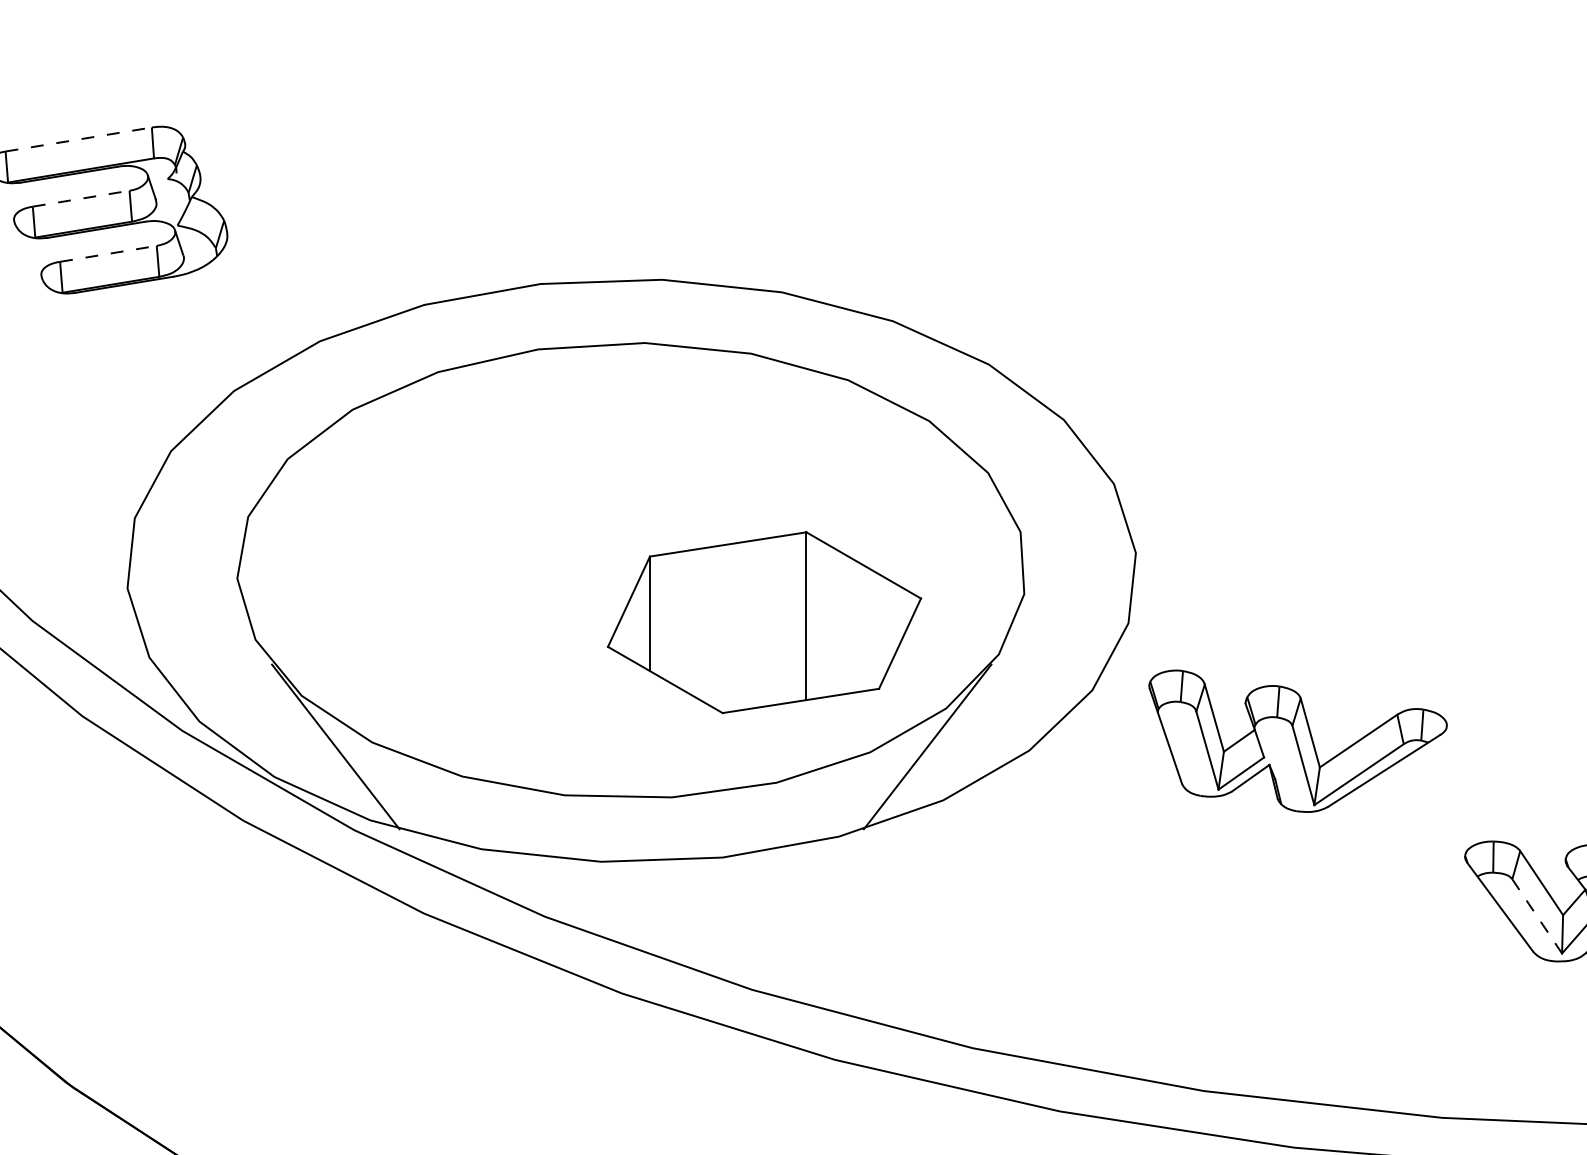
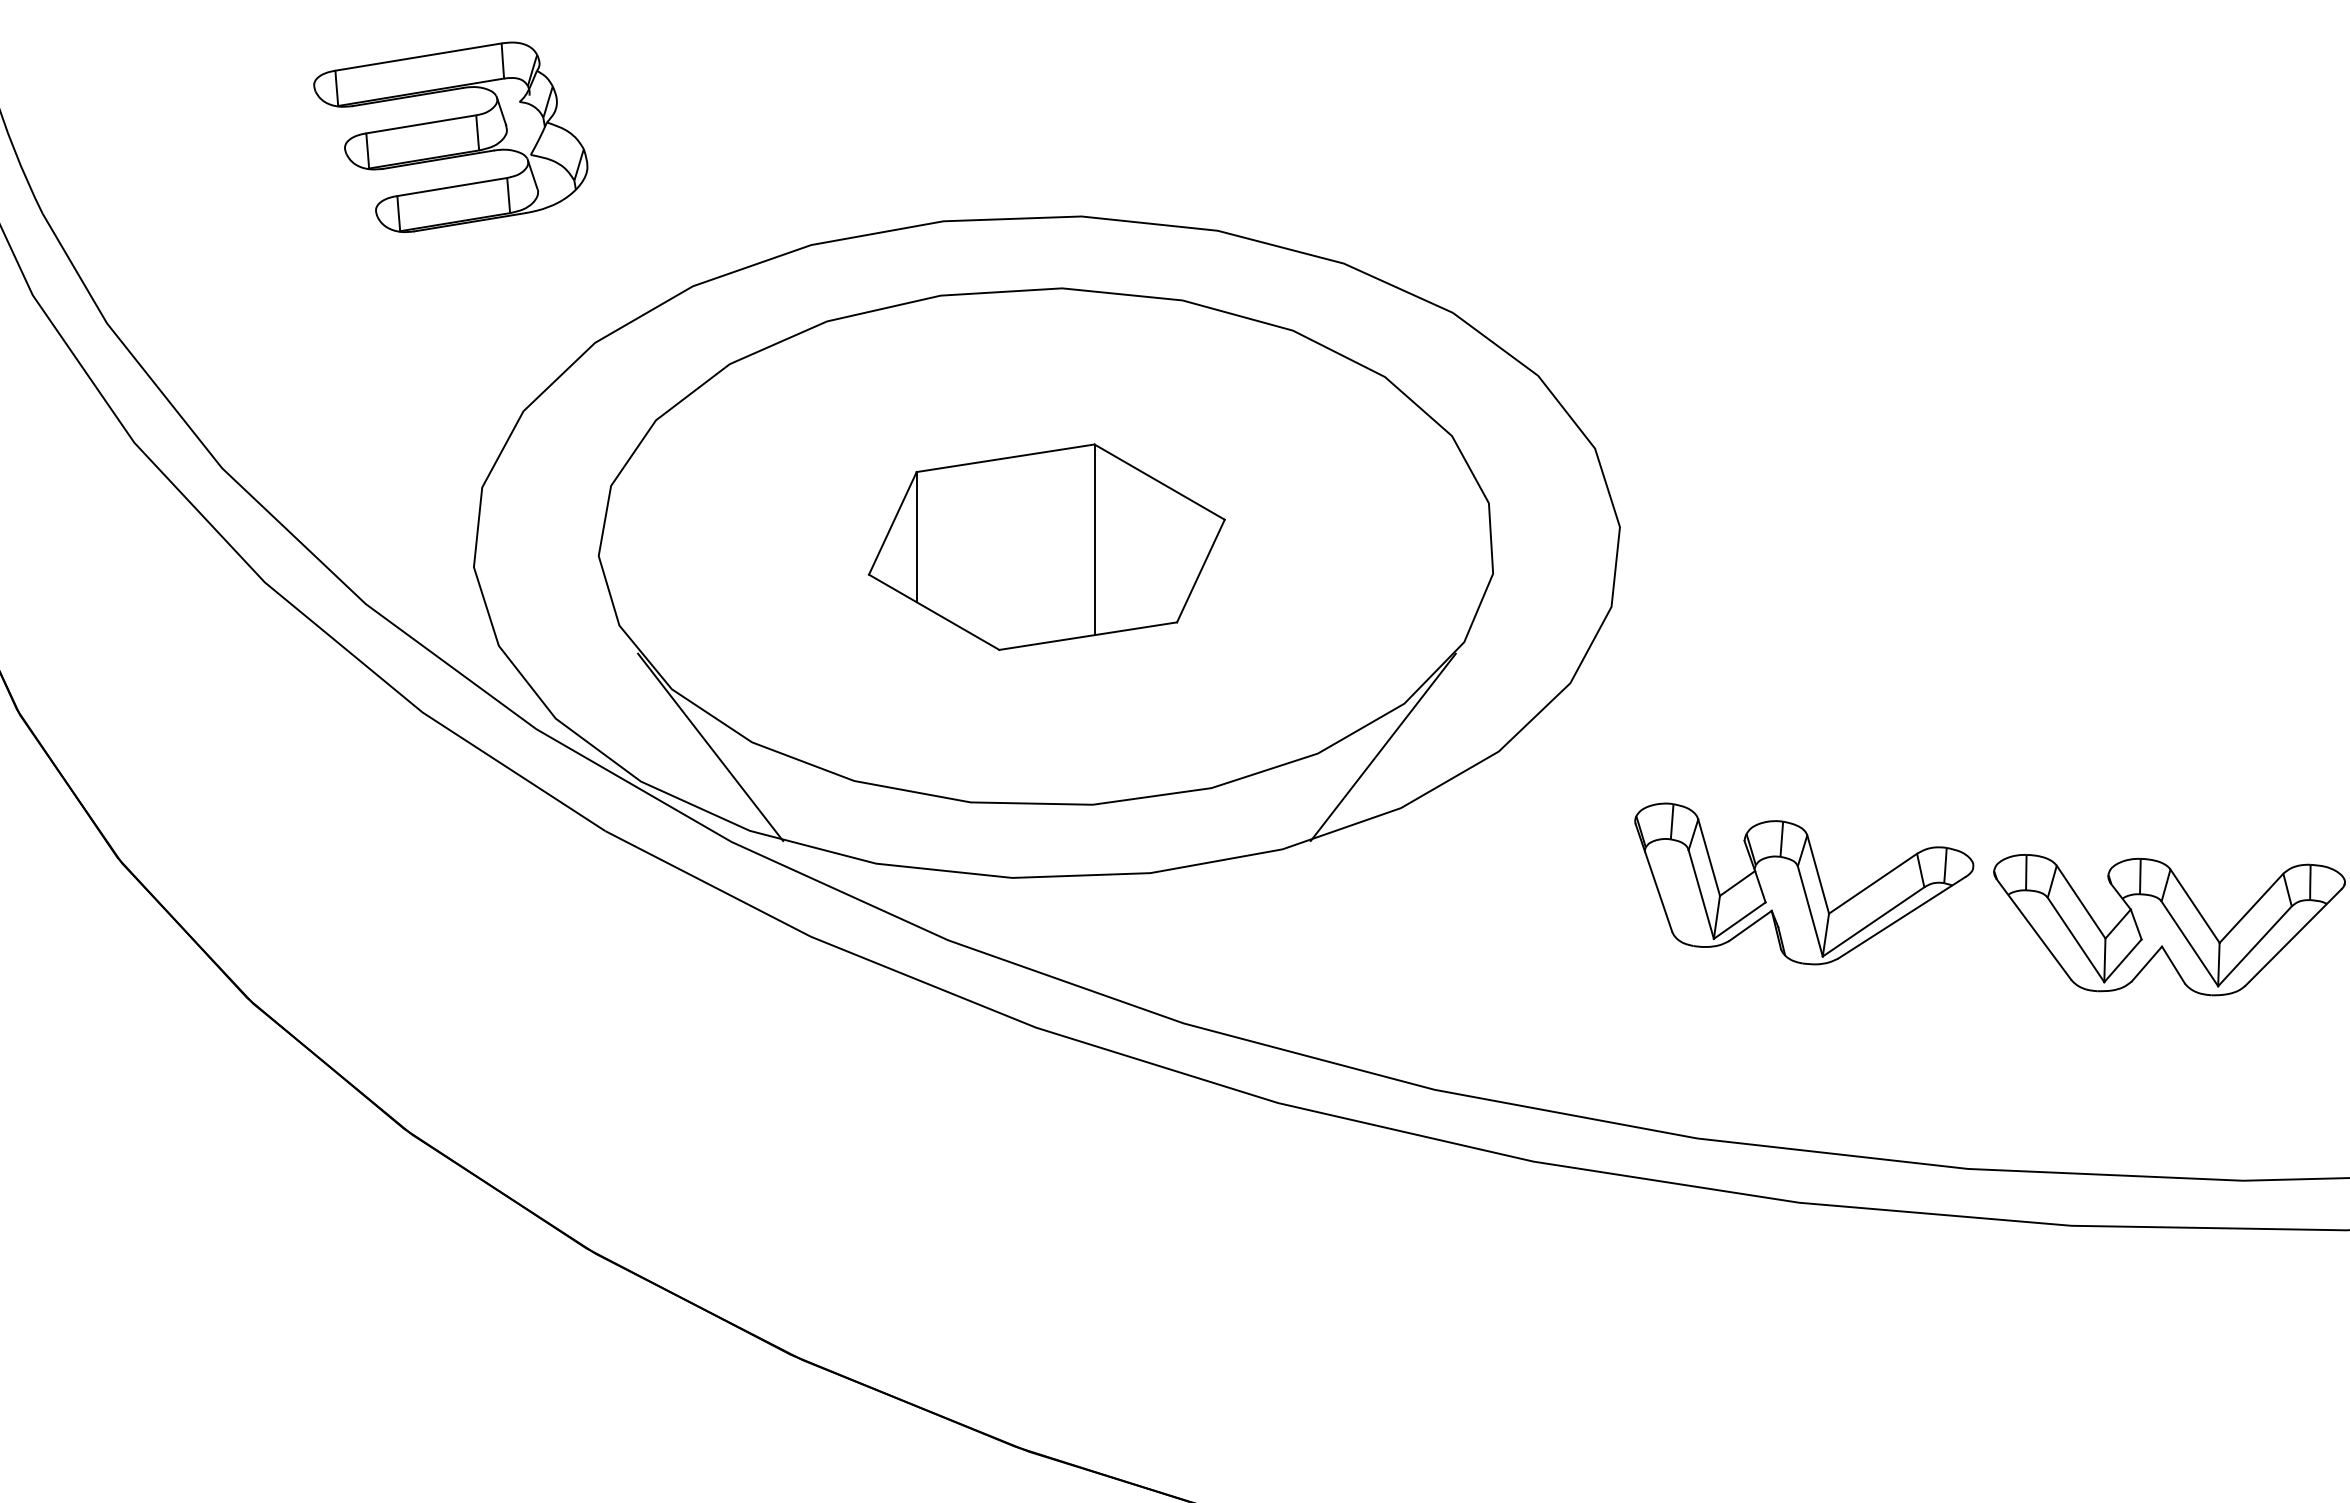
line: (79, 139) -> (419, 56), dashed -> solid
line: (81, 198) -> (421, 124), dashed -> solid
line: (108, 254) -> (452, 187), dashed -> solid
part: (764, 622) -> (1046, 546), moved
part: (1298, 740) -> (1804, 883), moved
line: (1537, 915) -> (2076, 939), dashed -> solid

